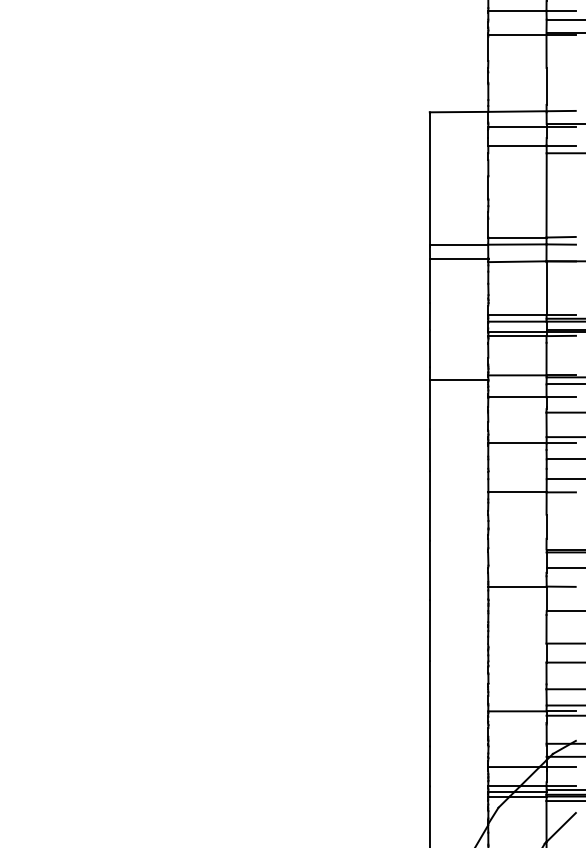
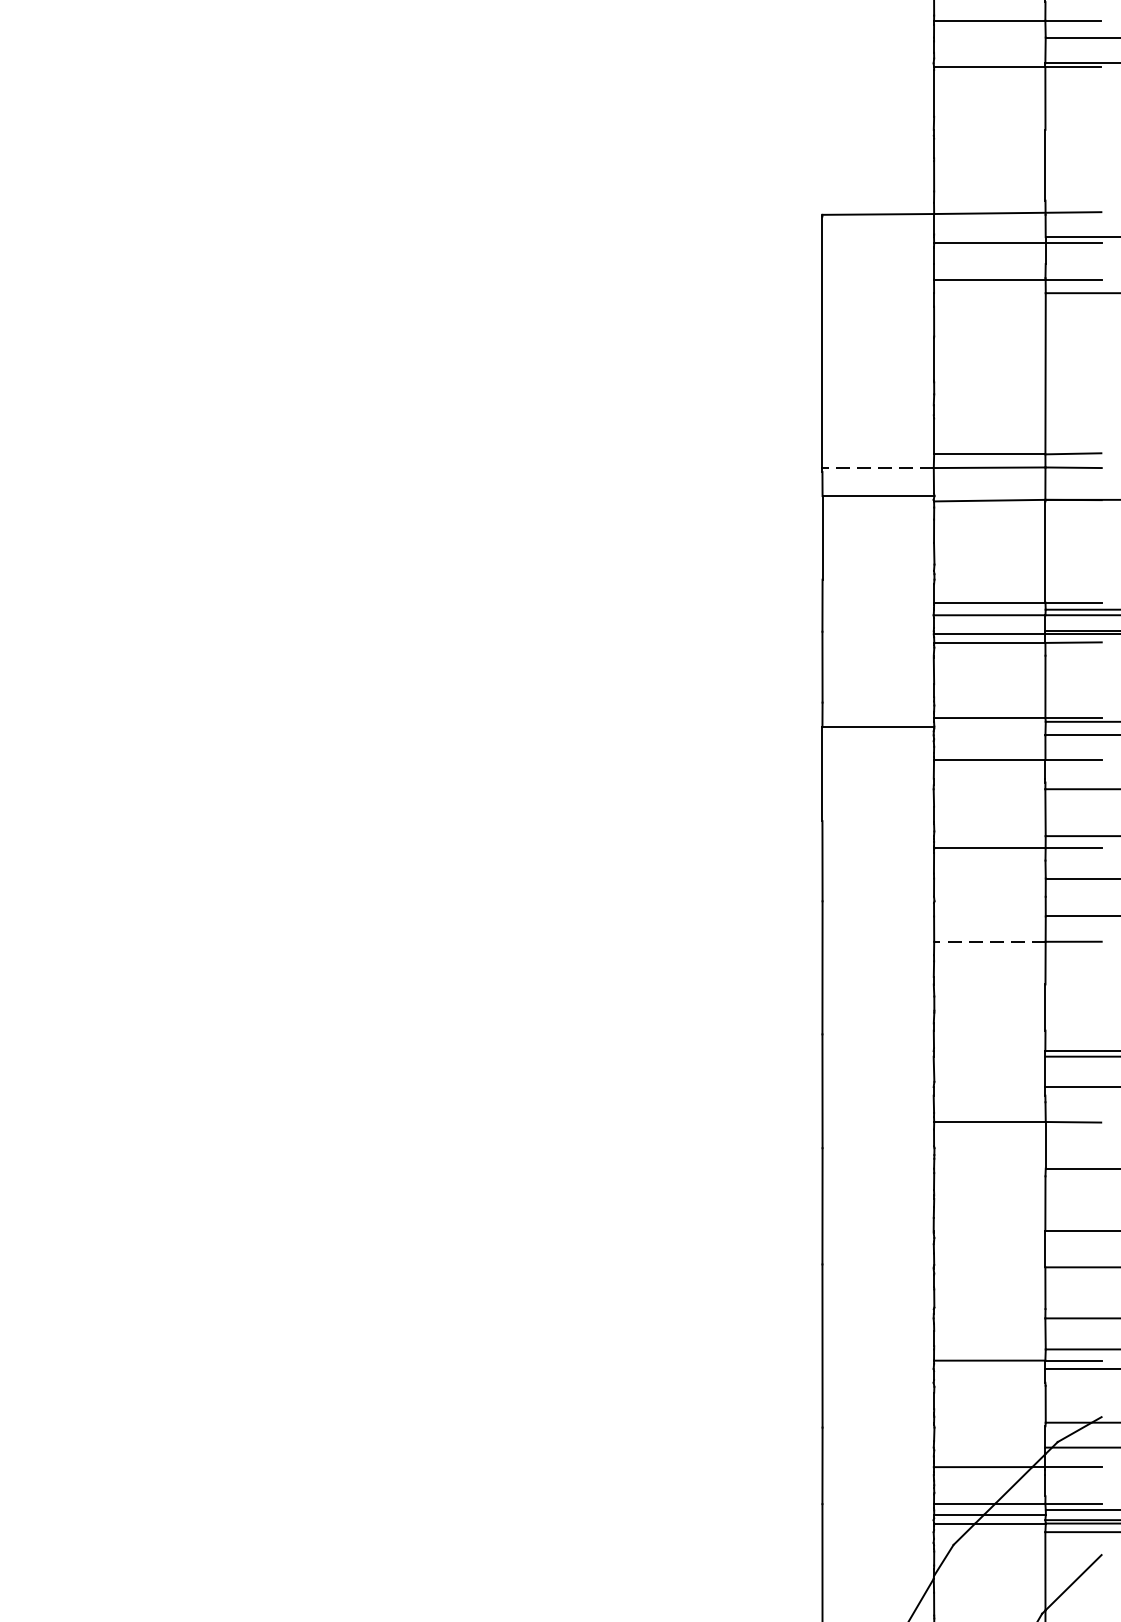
line: (458, 244) -> (877, 467), solid -> dashed
line: (517, 492) -> (989, 942), solid -> dashed

